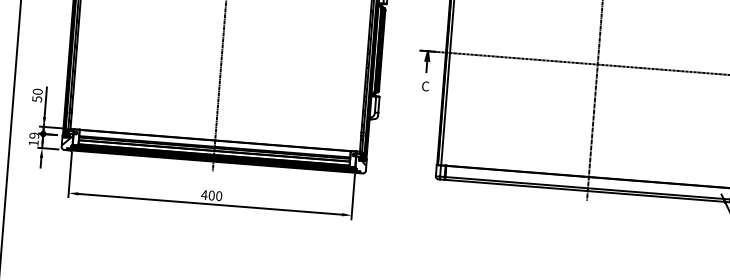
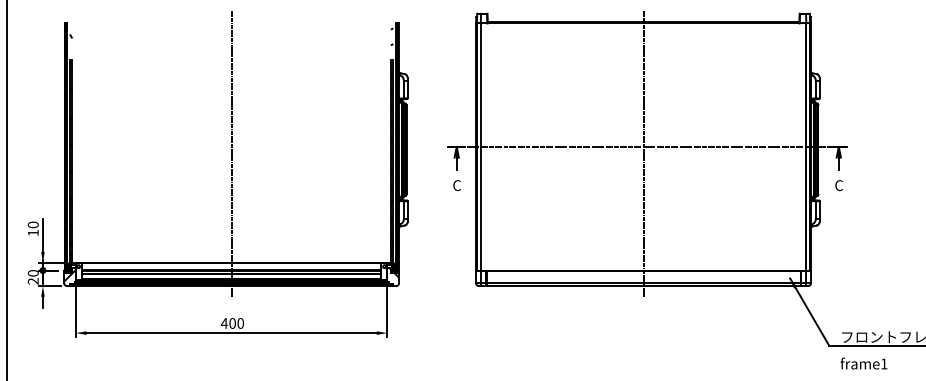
text: (37, 98) -> (33, 232), 50 -> 10
text: (33, 139) -> (32, 277), 19 -> 20

